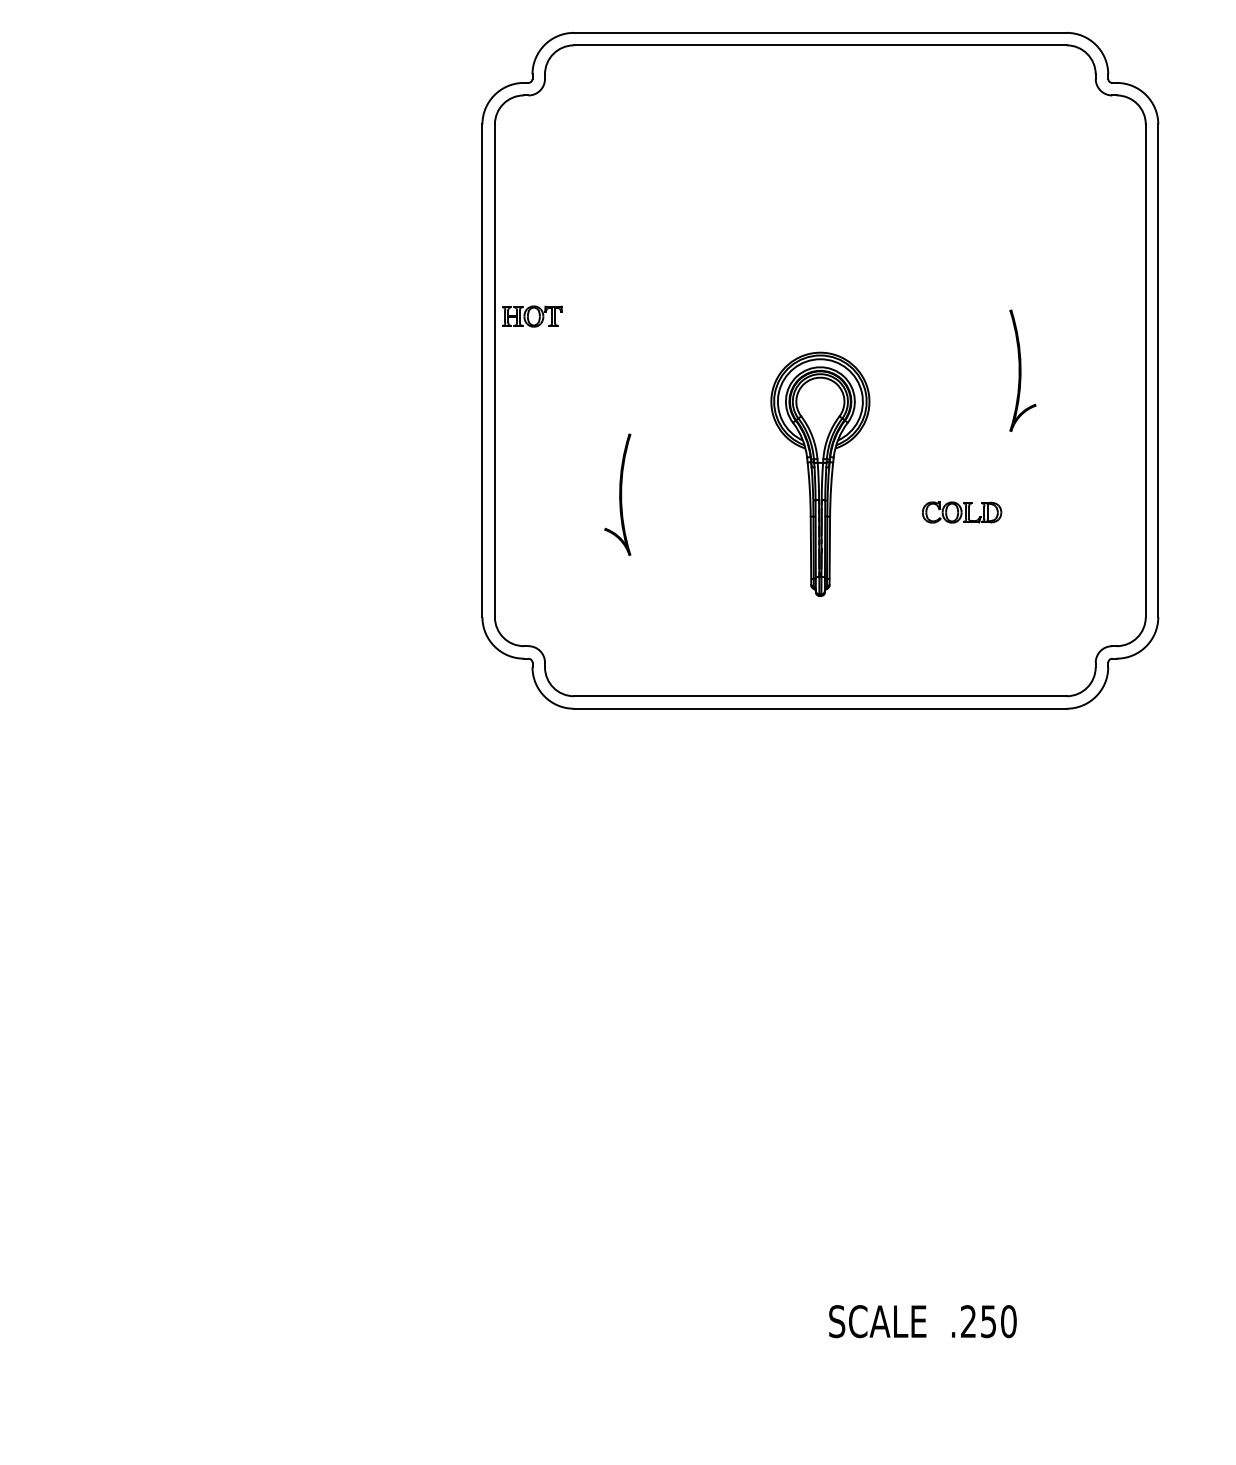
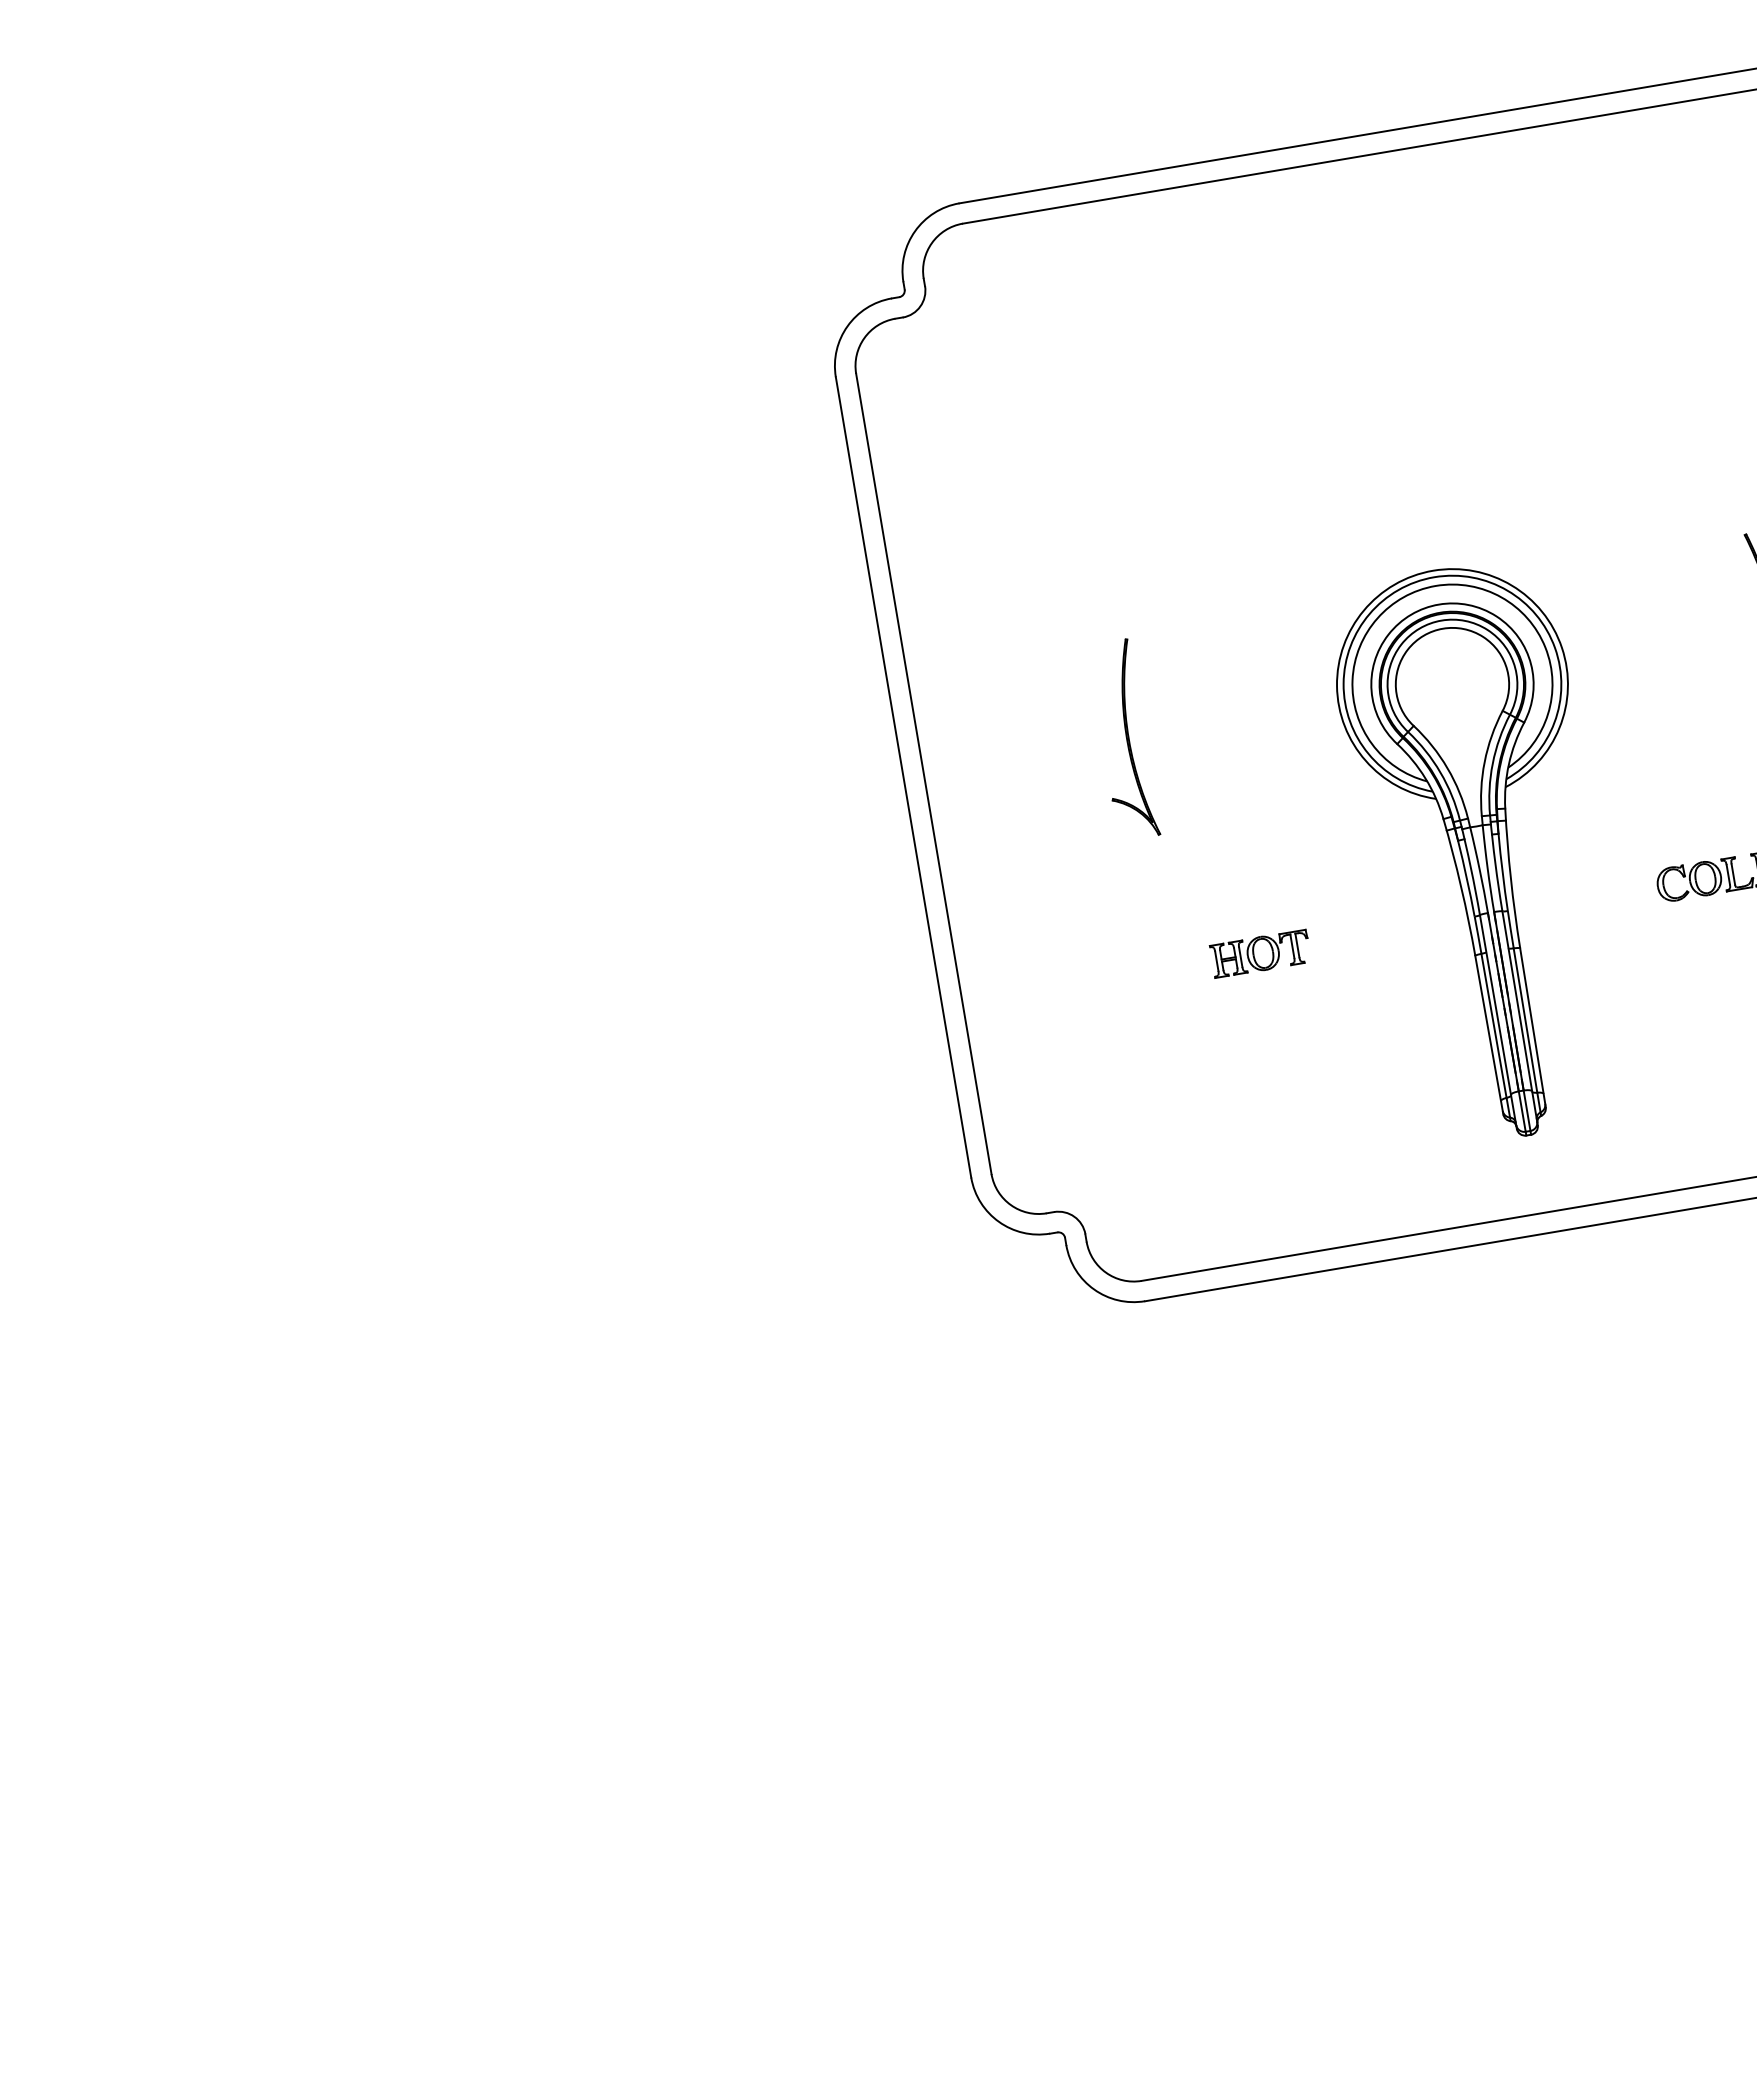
part: (532, 316) -> (1260, 953), moved
part: (820, 473) -> (1480, 851), size x1.43
part: (617, 494) -> (1122, 739), moved

